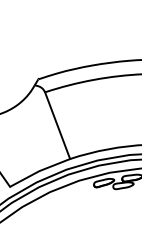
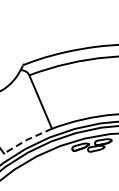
line: (39, 170) -> (27, 139), solid -> dashed

